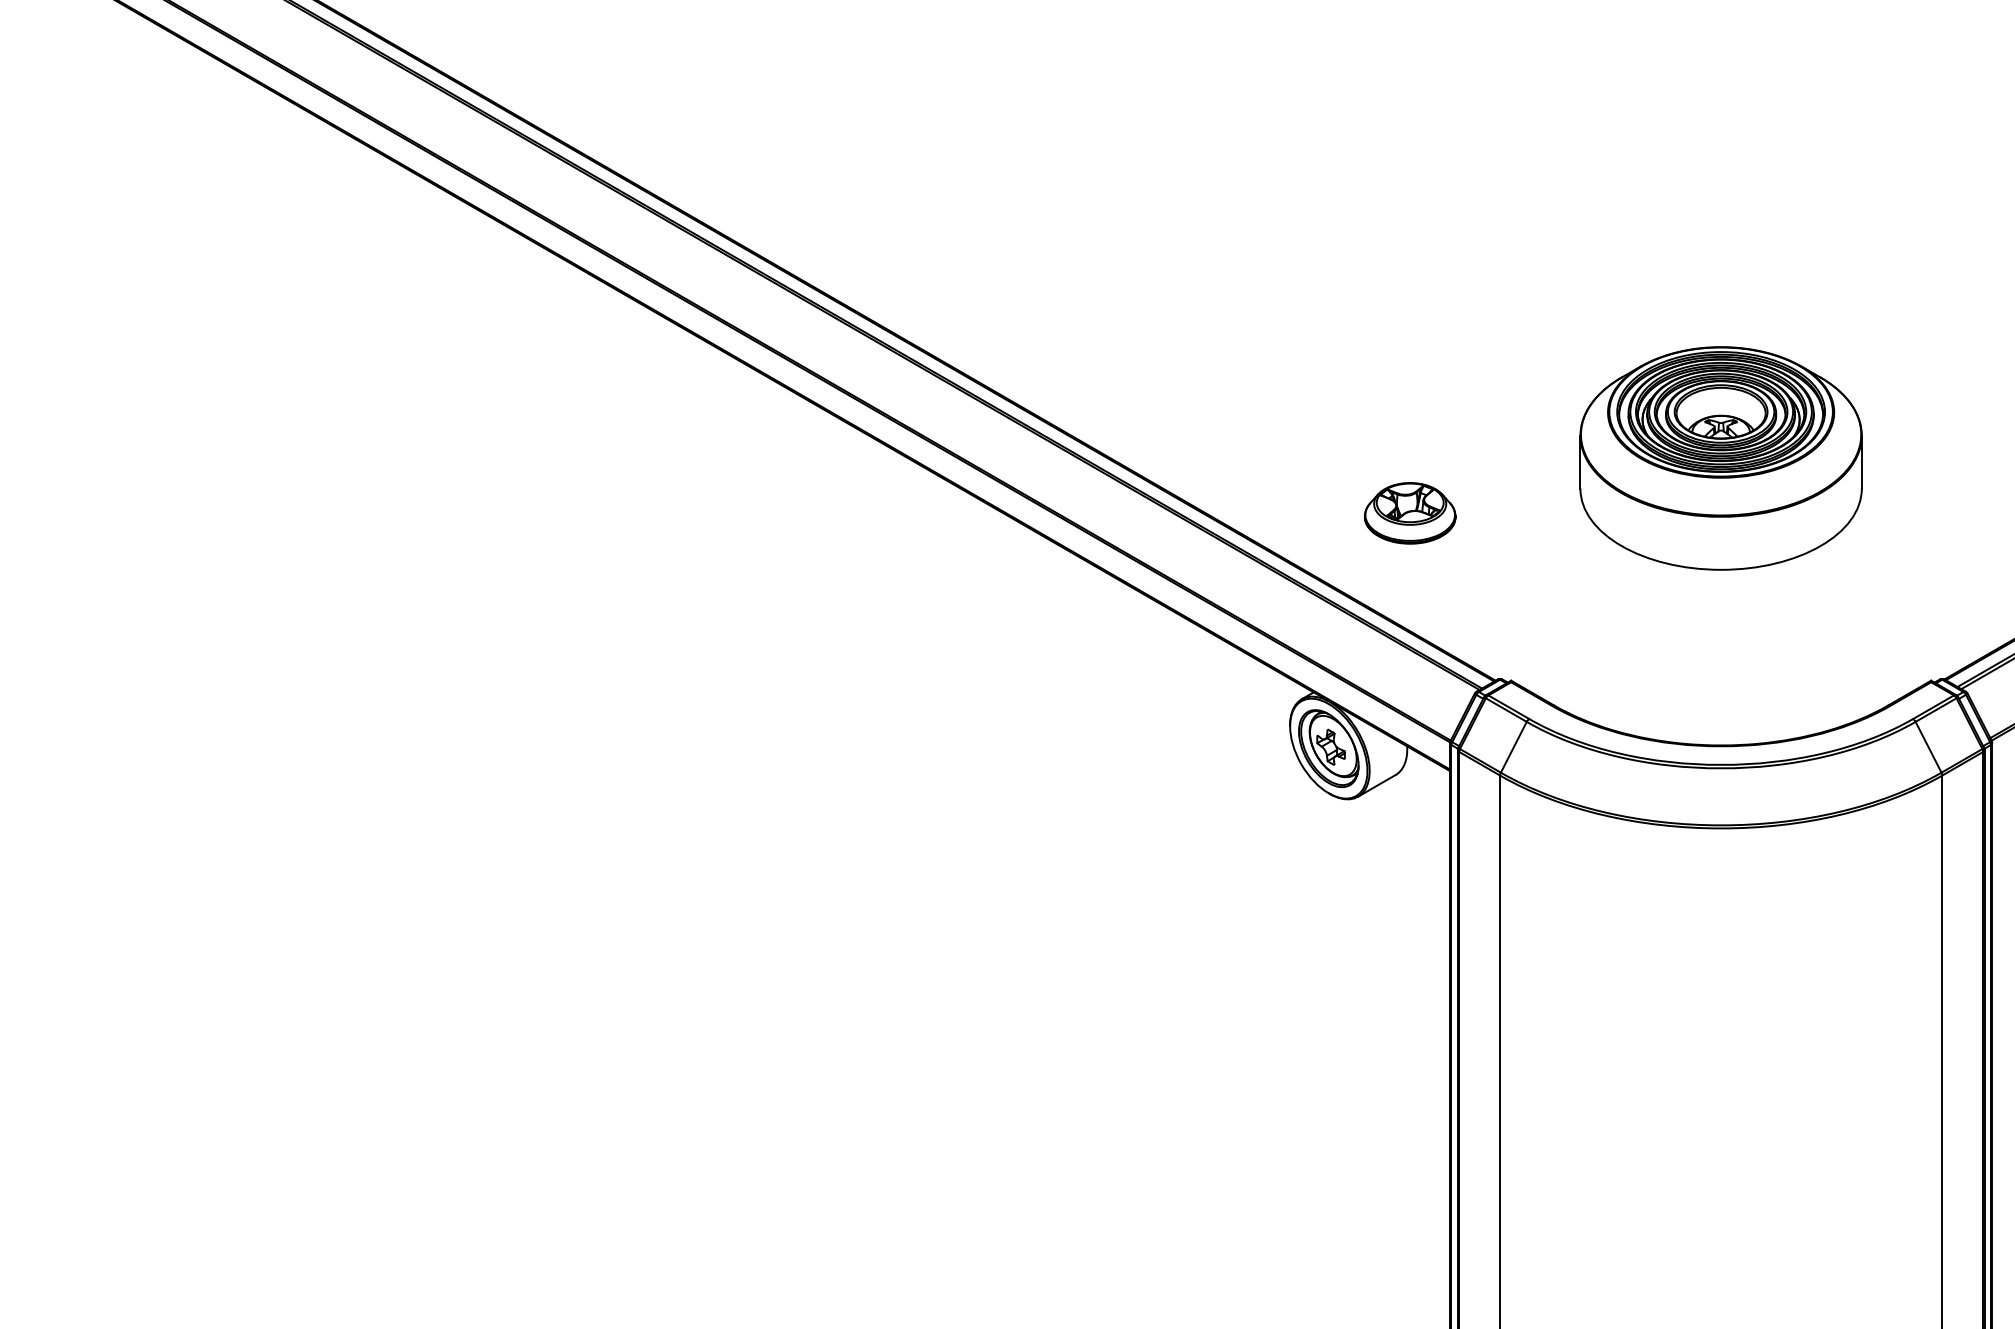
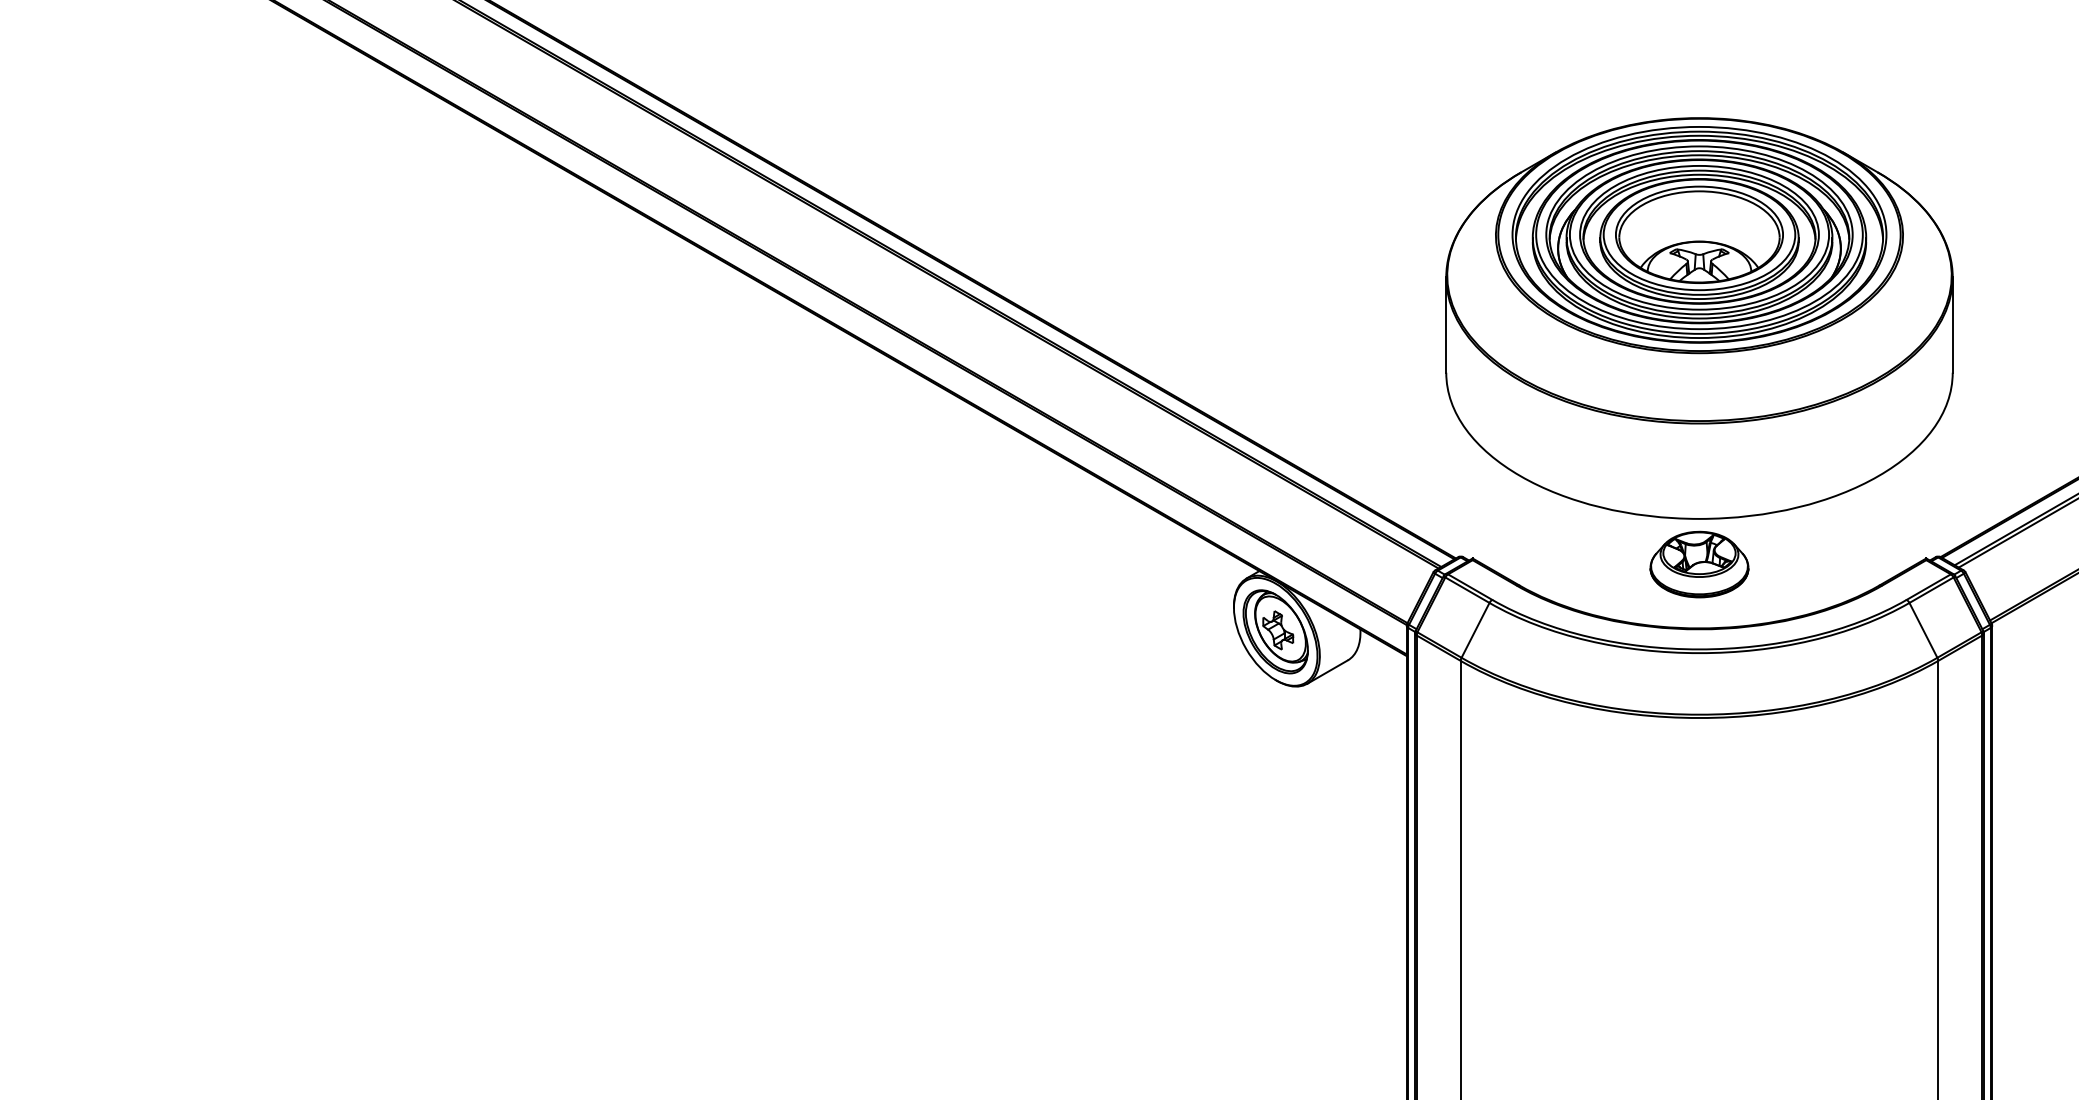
part: (1720, 458) -> (1698, 318), size x1.67
part: (1409, 513) -> (1698, 564), moved

